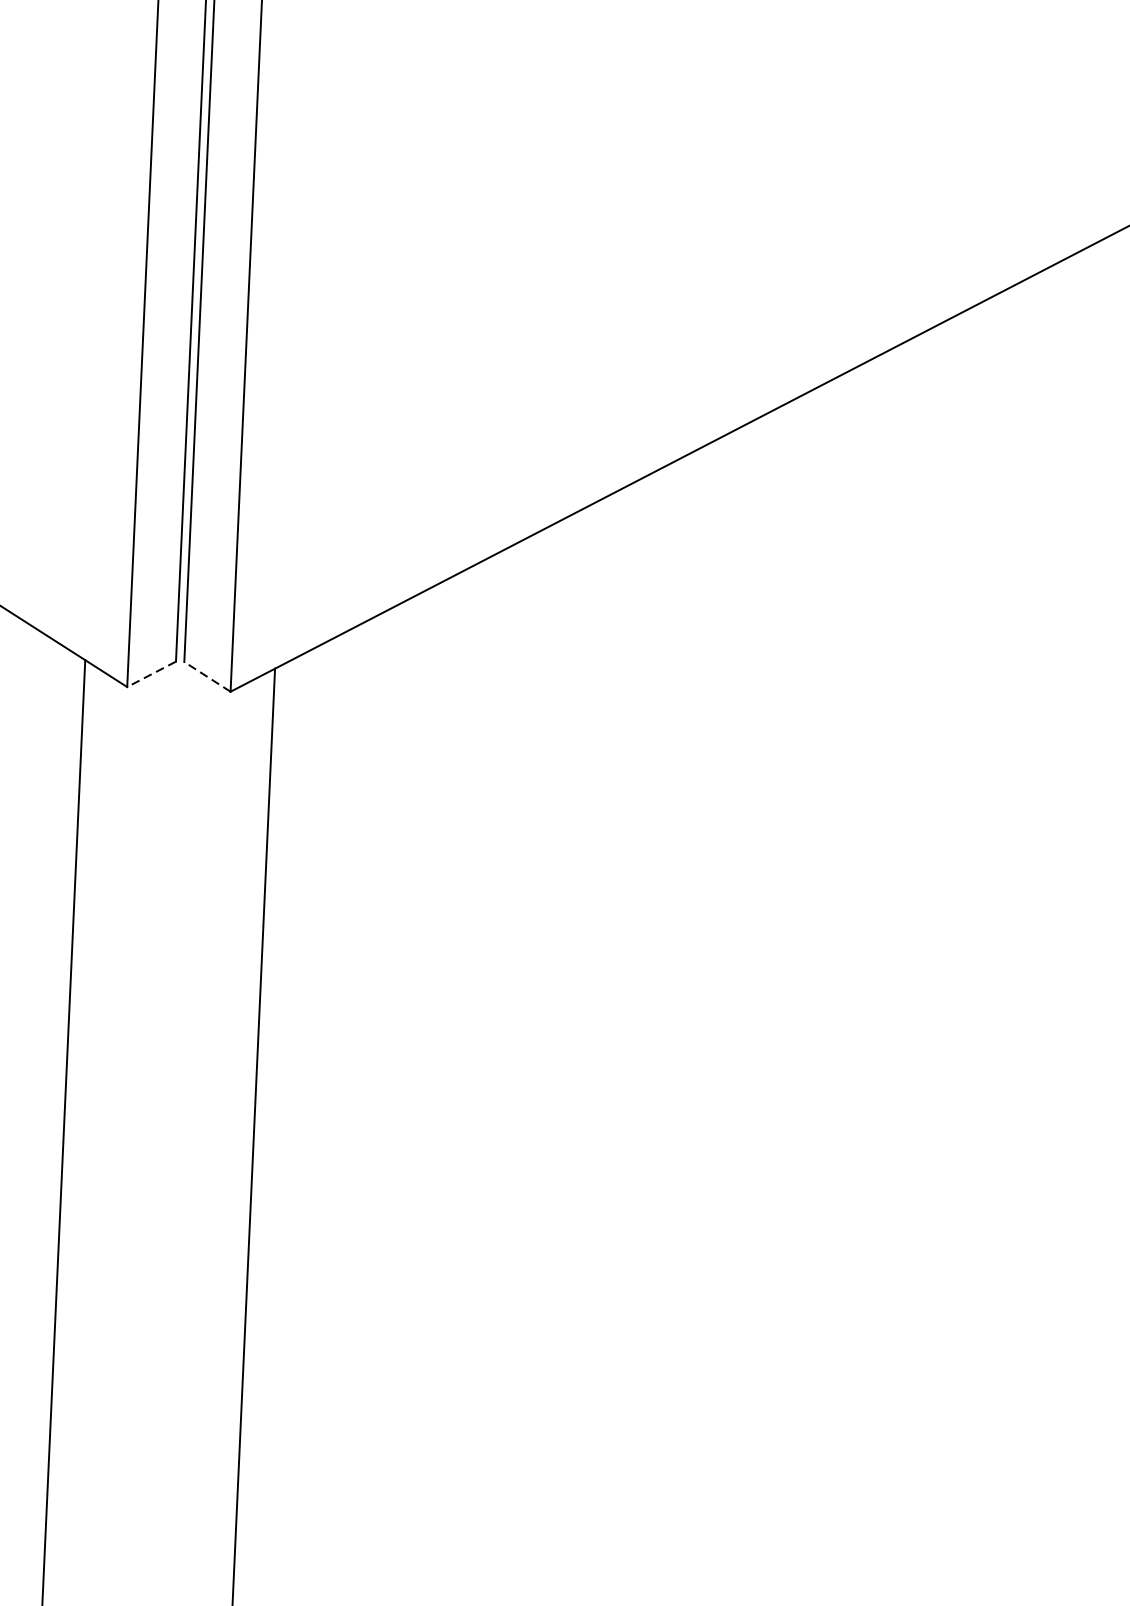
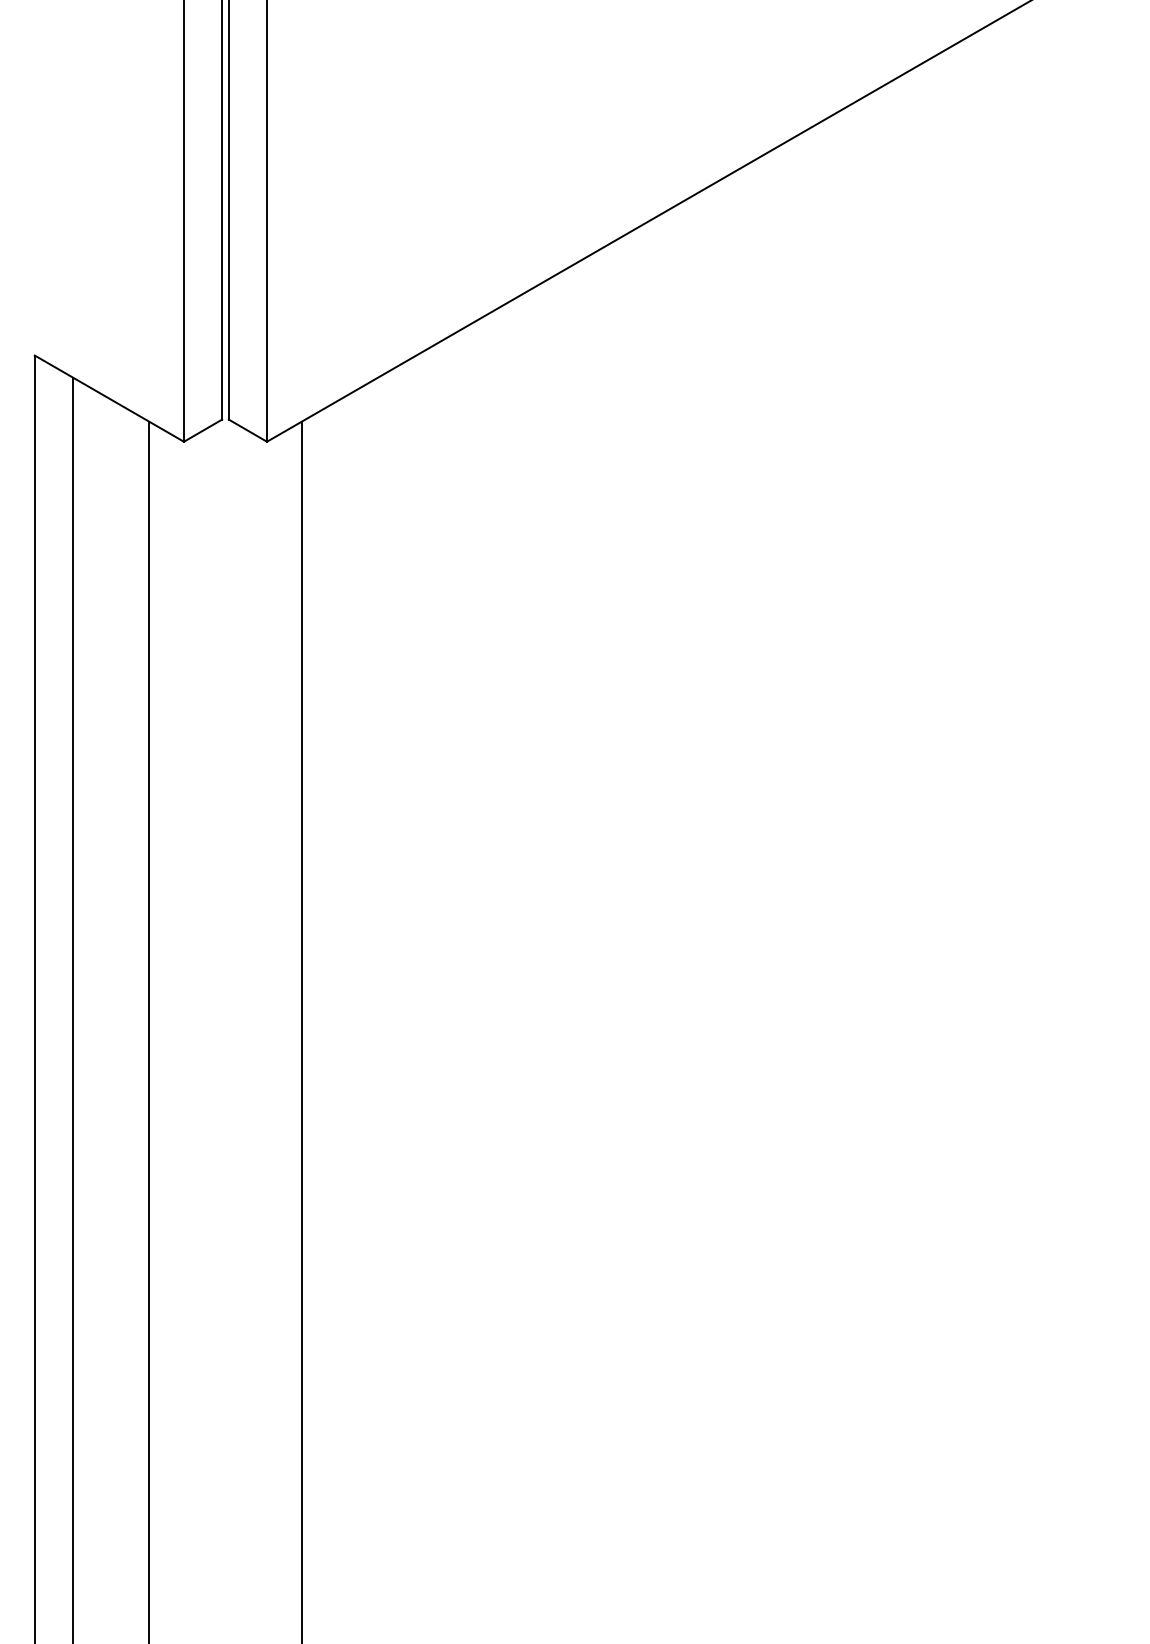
line: (150, 674) -> (202, 430), dashed -> solid
line: (206, 676) -> (247, 430), dashed -> solid

